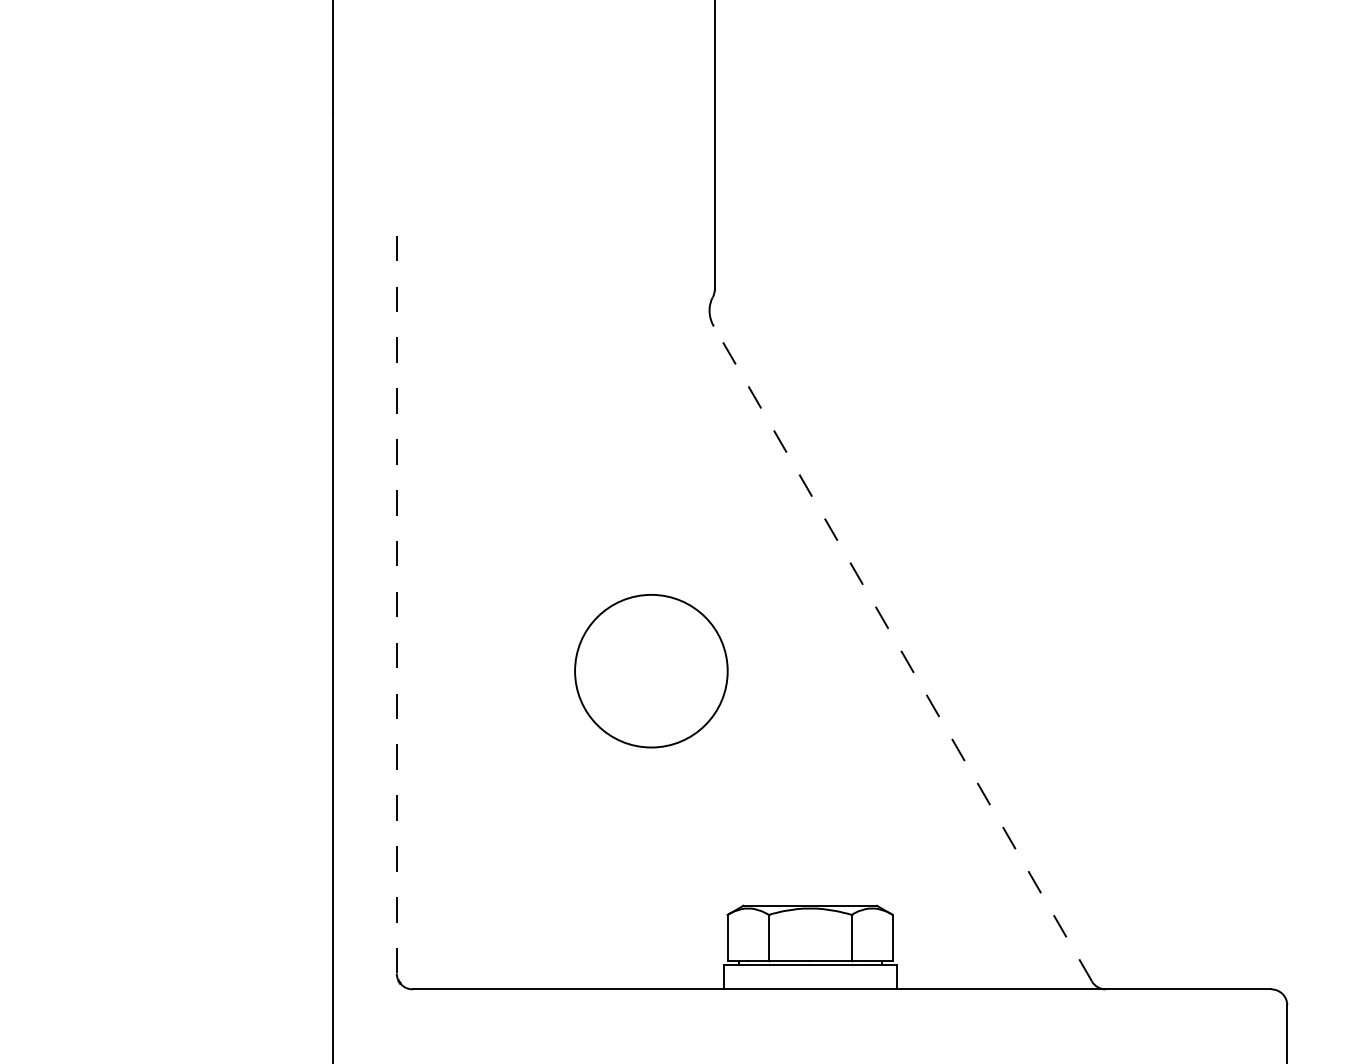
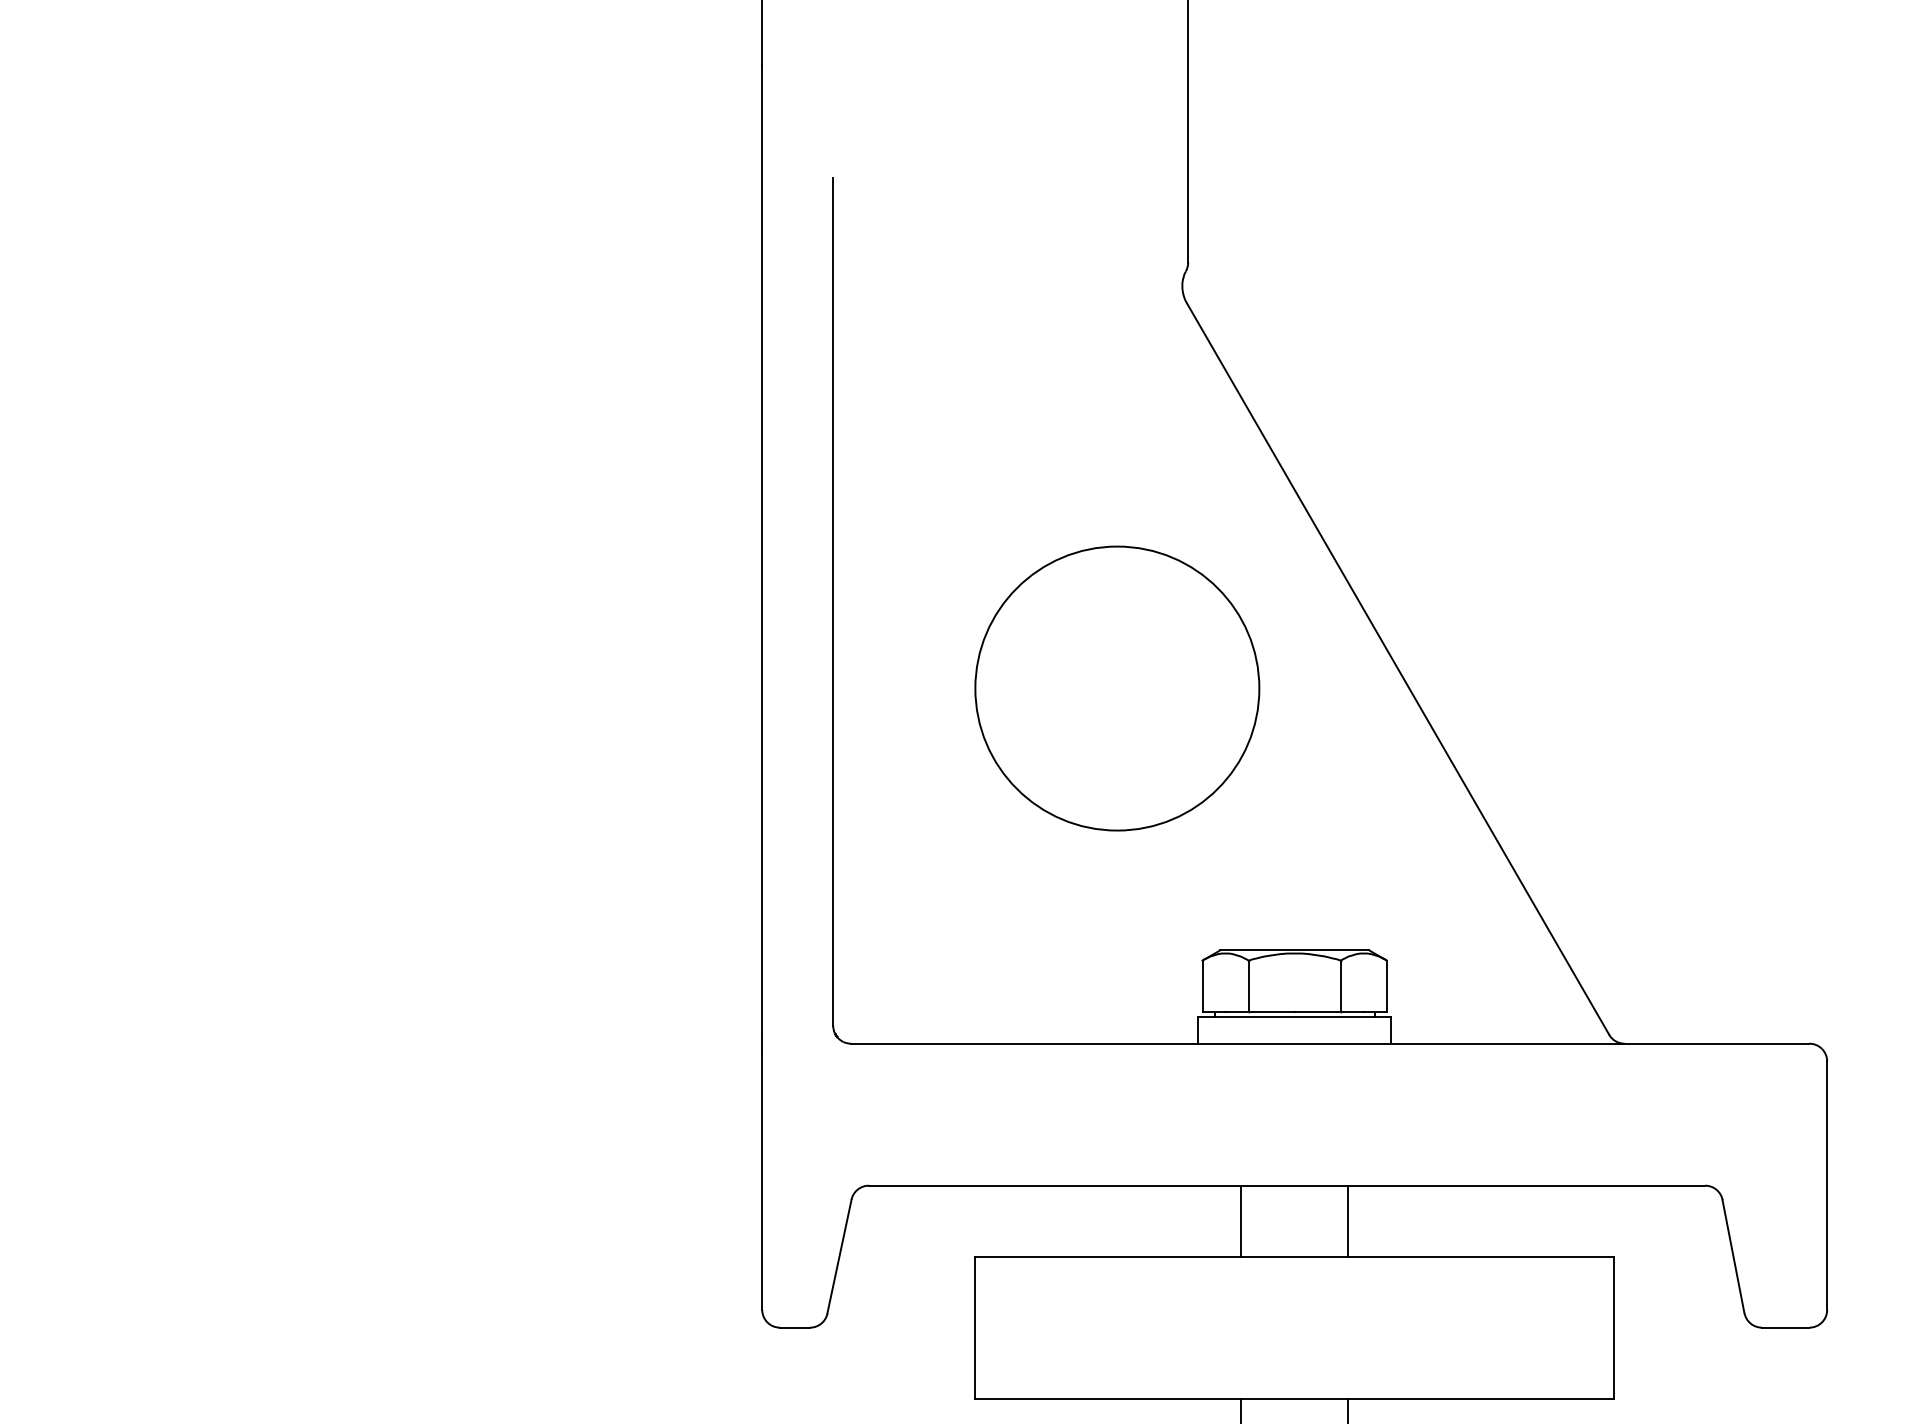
line: (397, 594) -> (833, 602), dashed -> solid
line: (902, 653) -> (1397, 668), dashed -> solid
circle: (651, 671) -> (1117, 688), size x1.67

